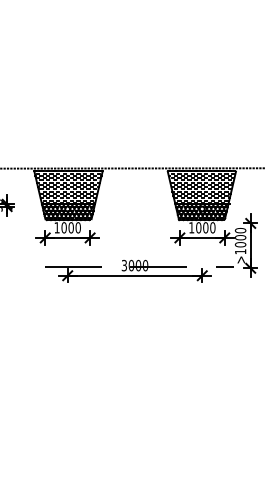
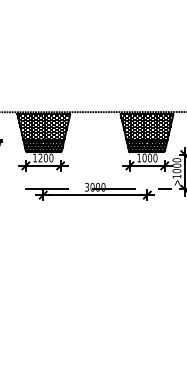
text: (63, 227) -> (39, 157), 1000 -> 1200

